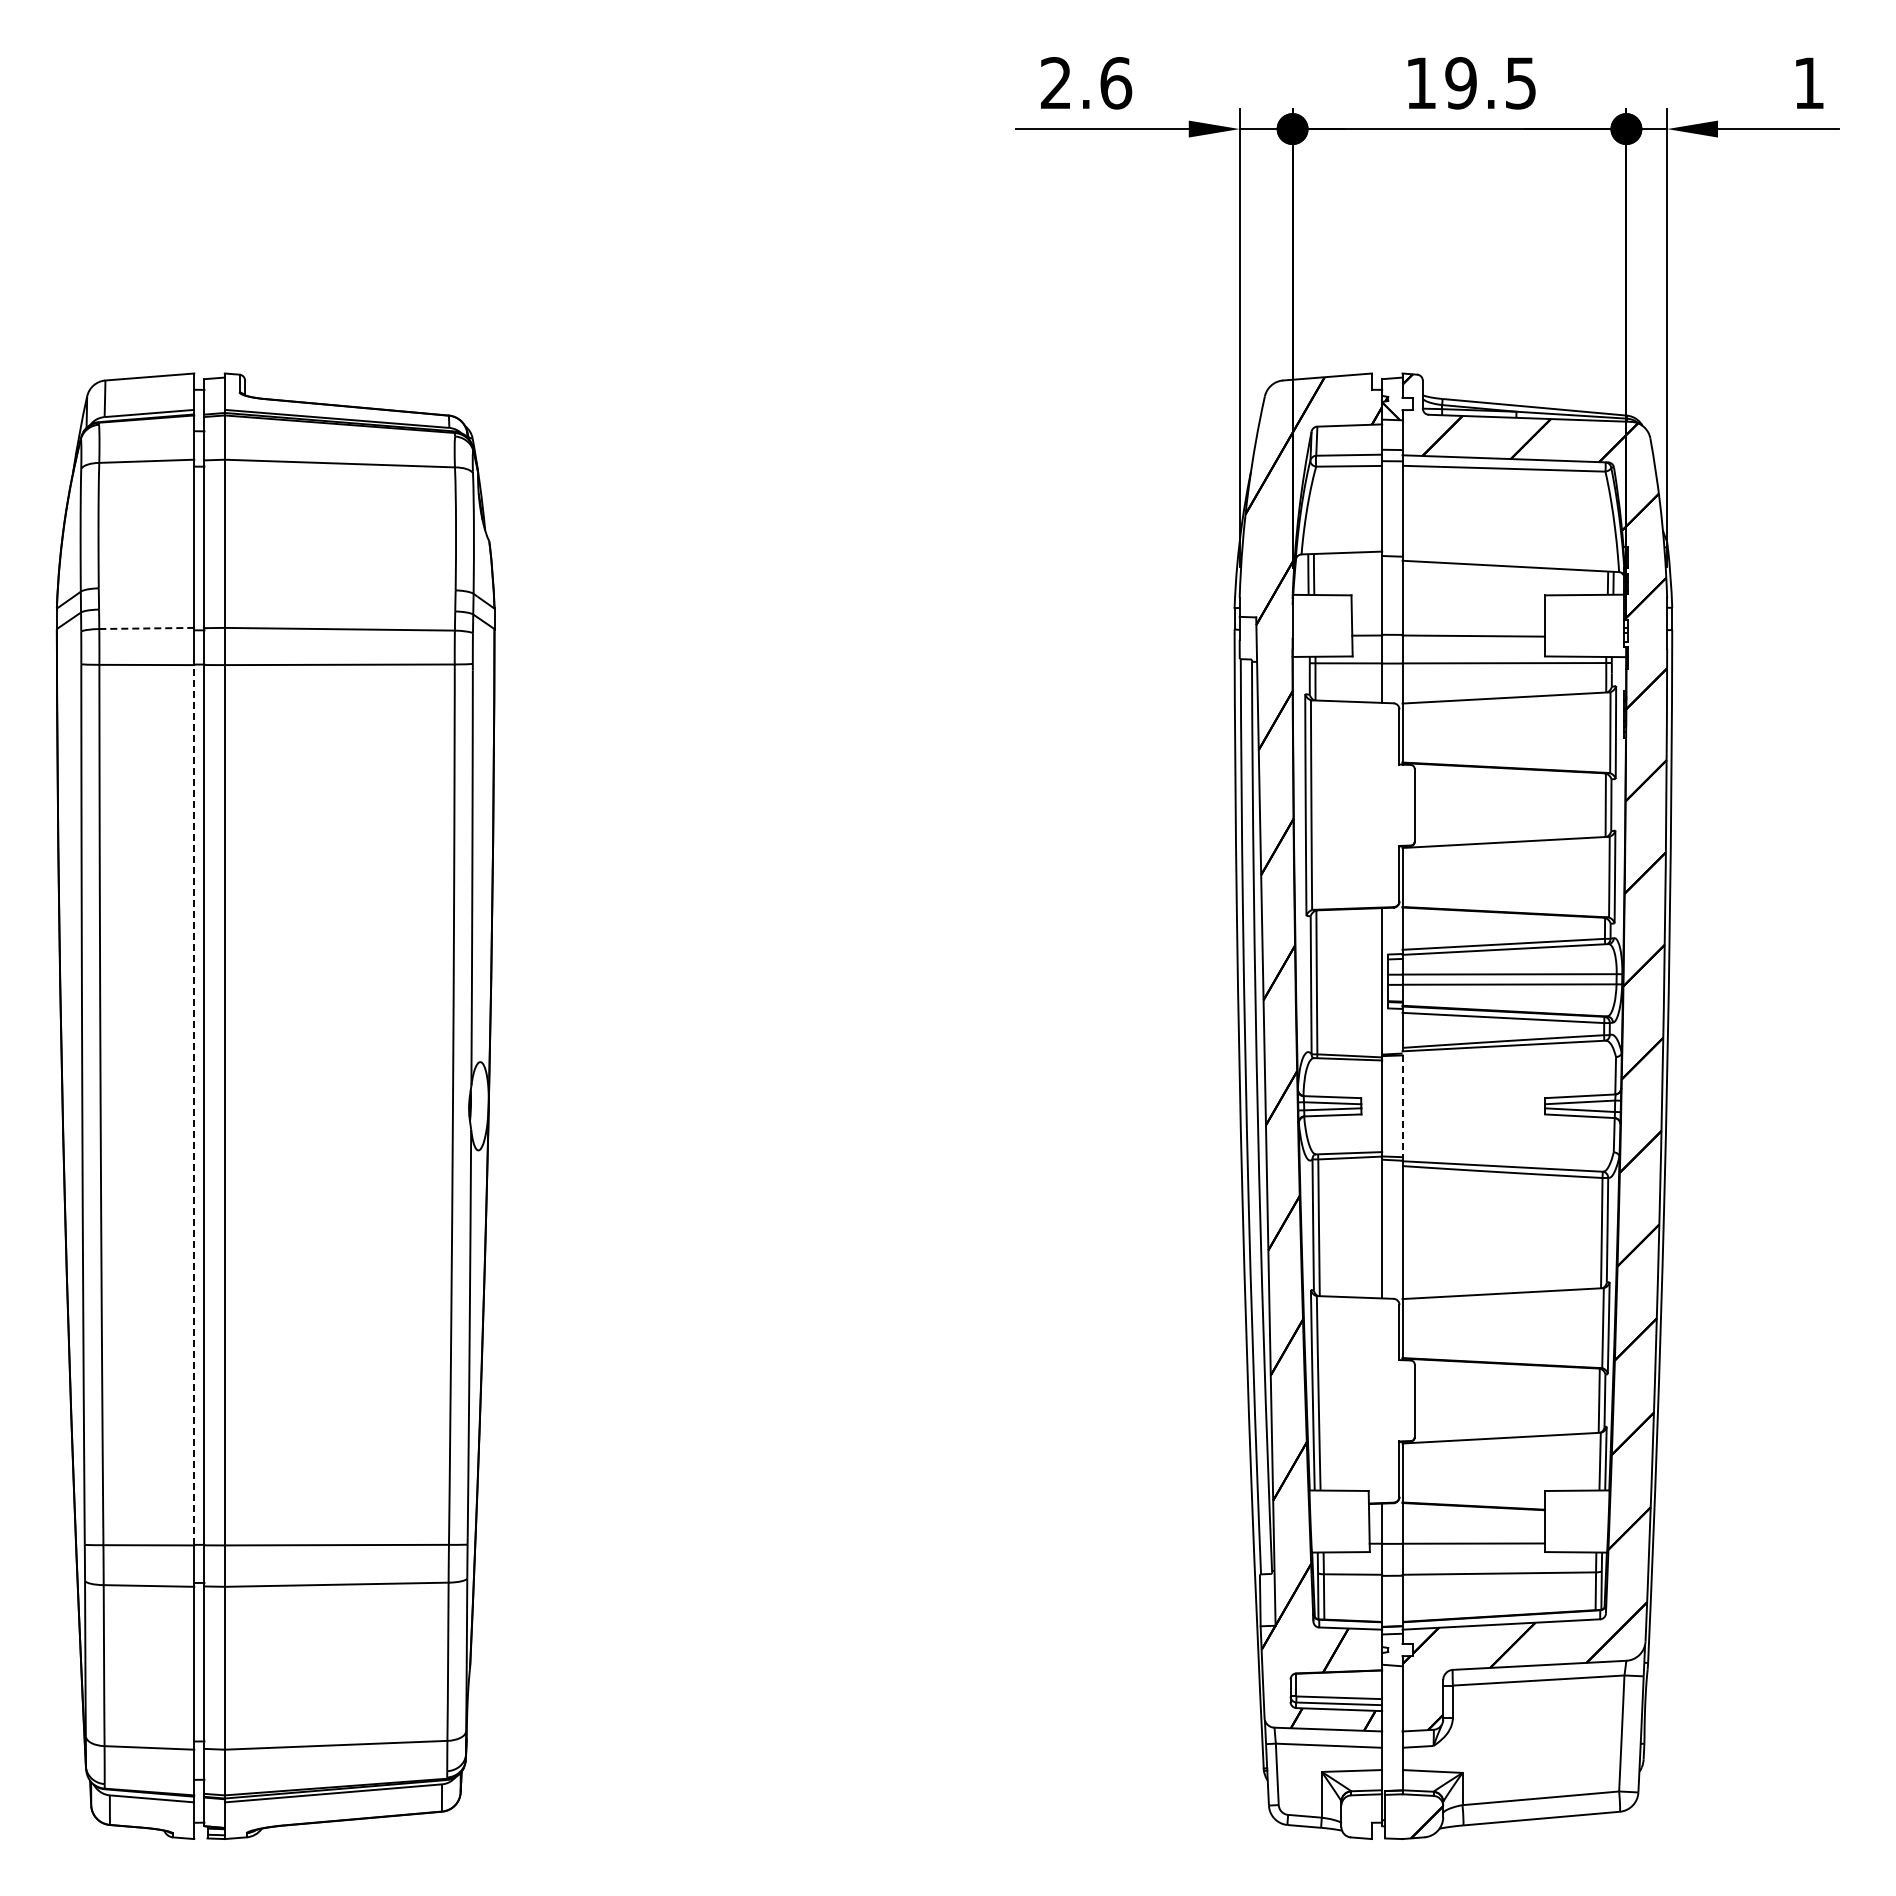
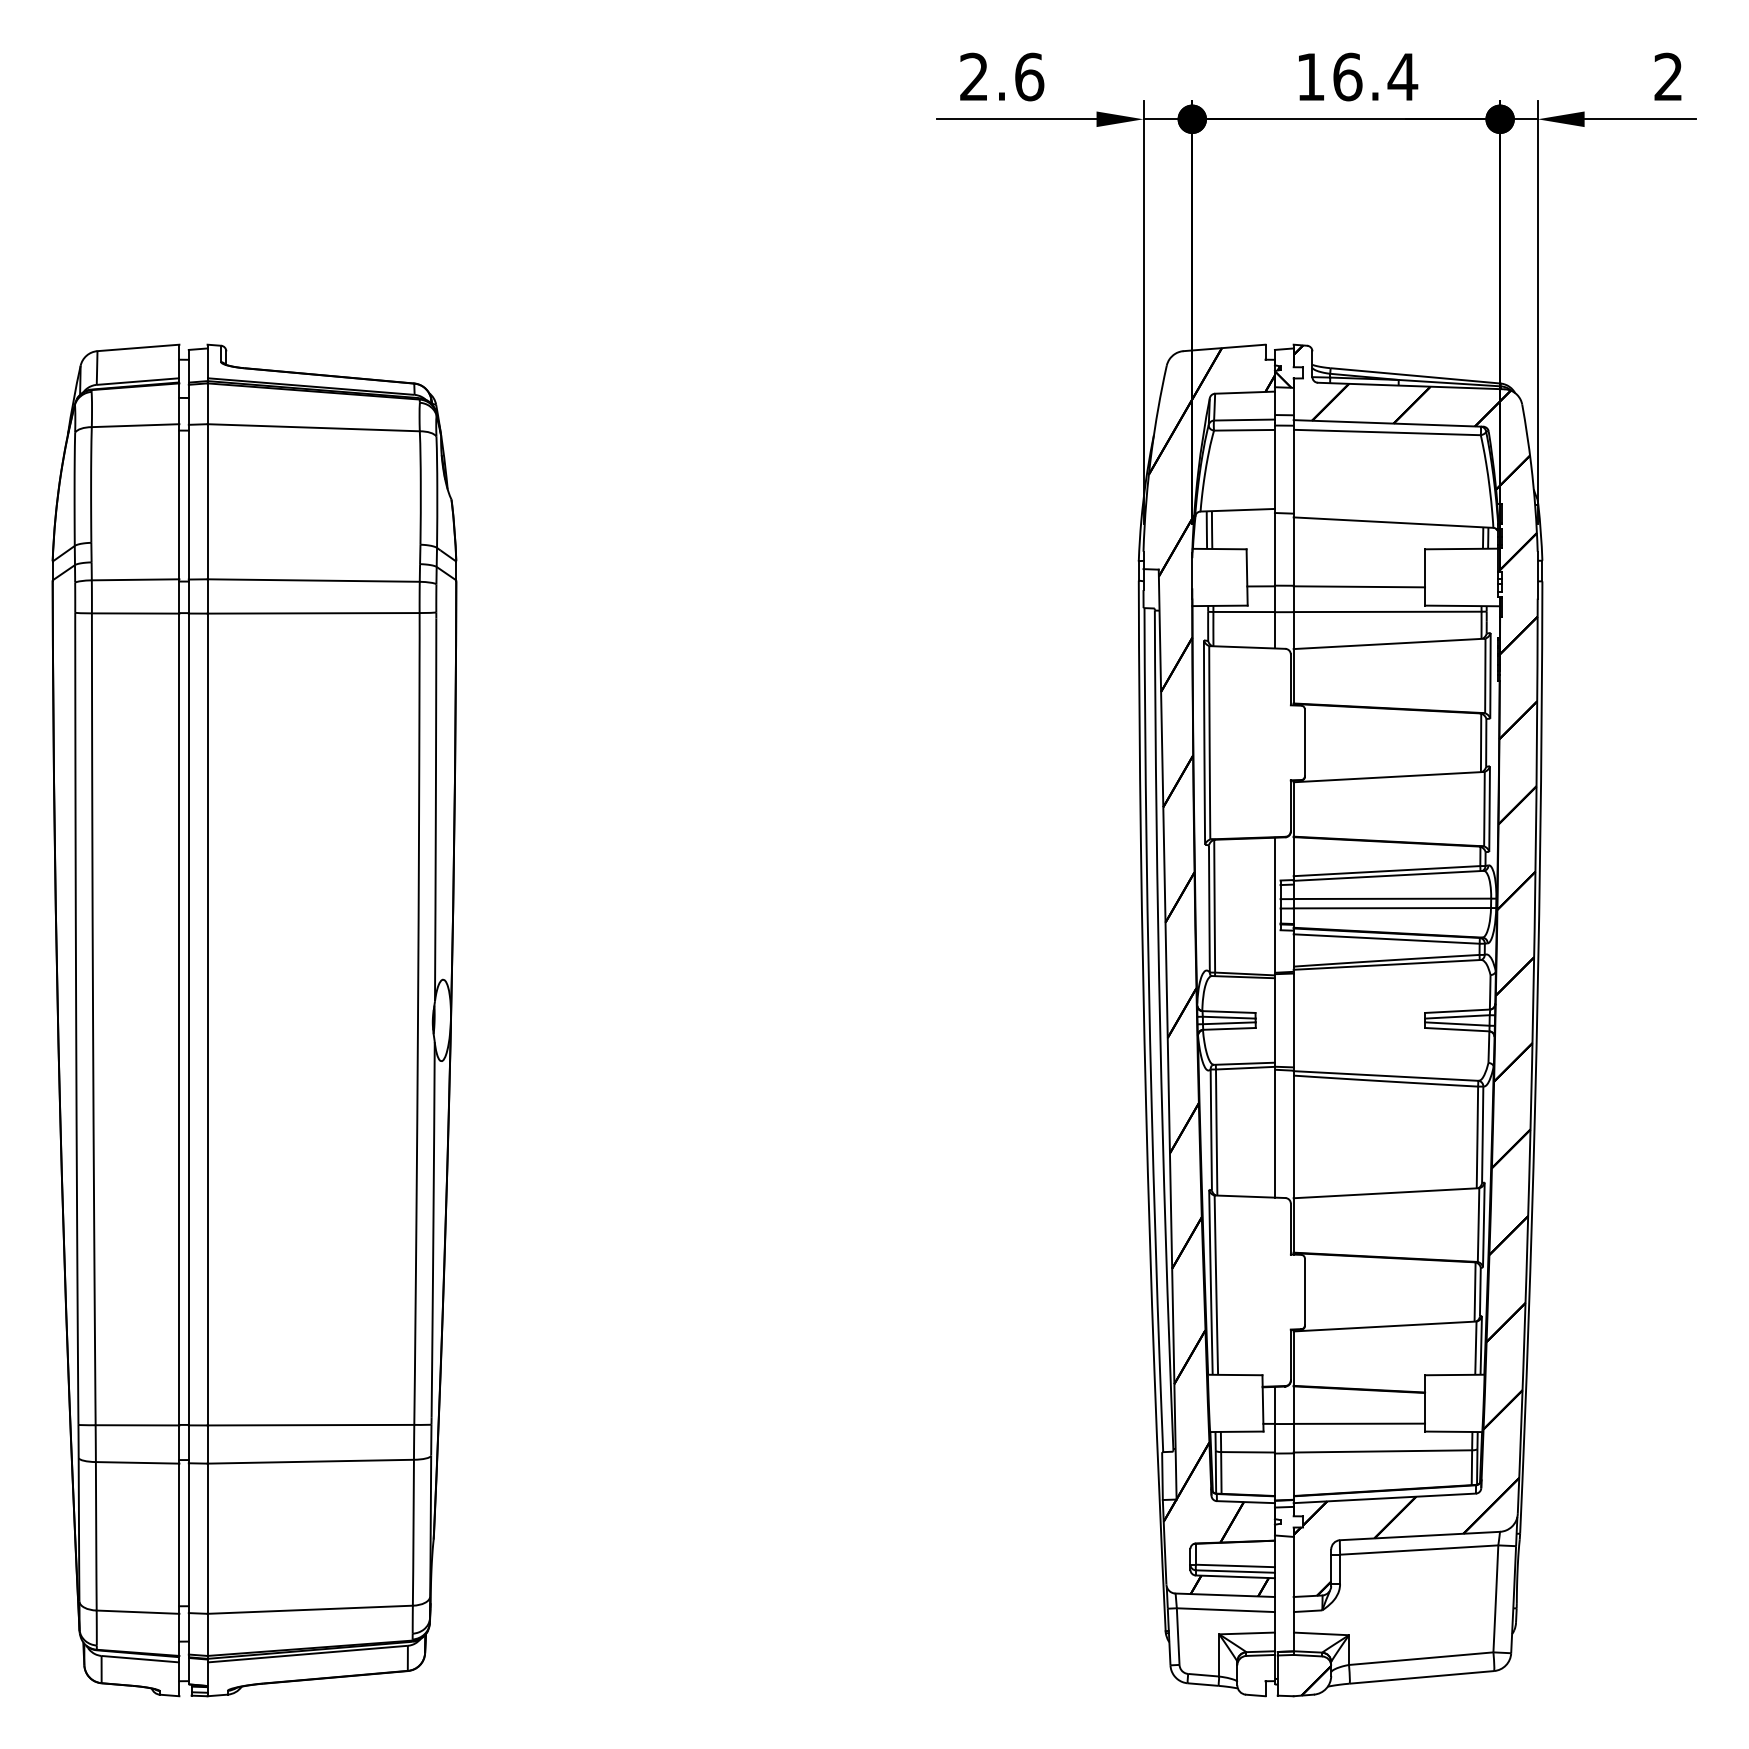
text: (1808, 82) -> (1668, 76), 1 -> 2
text: (1491, 83) -> (1375, 77), 19.5 -> 16.4
line: (146, 628) -> (135, 579), dashed -> solid
line: (194, 1104) -> (179, 1018), dashed -> solid
line: (1402, 1106) -> (1293, 1020), dashed -> solid

